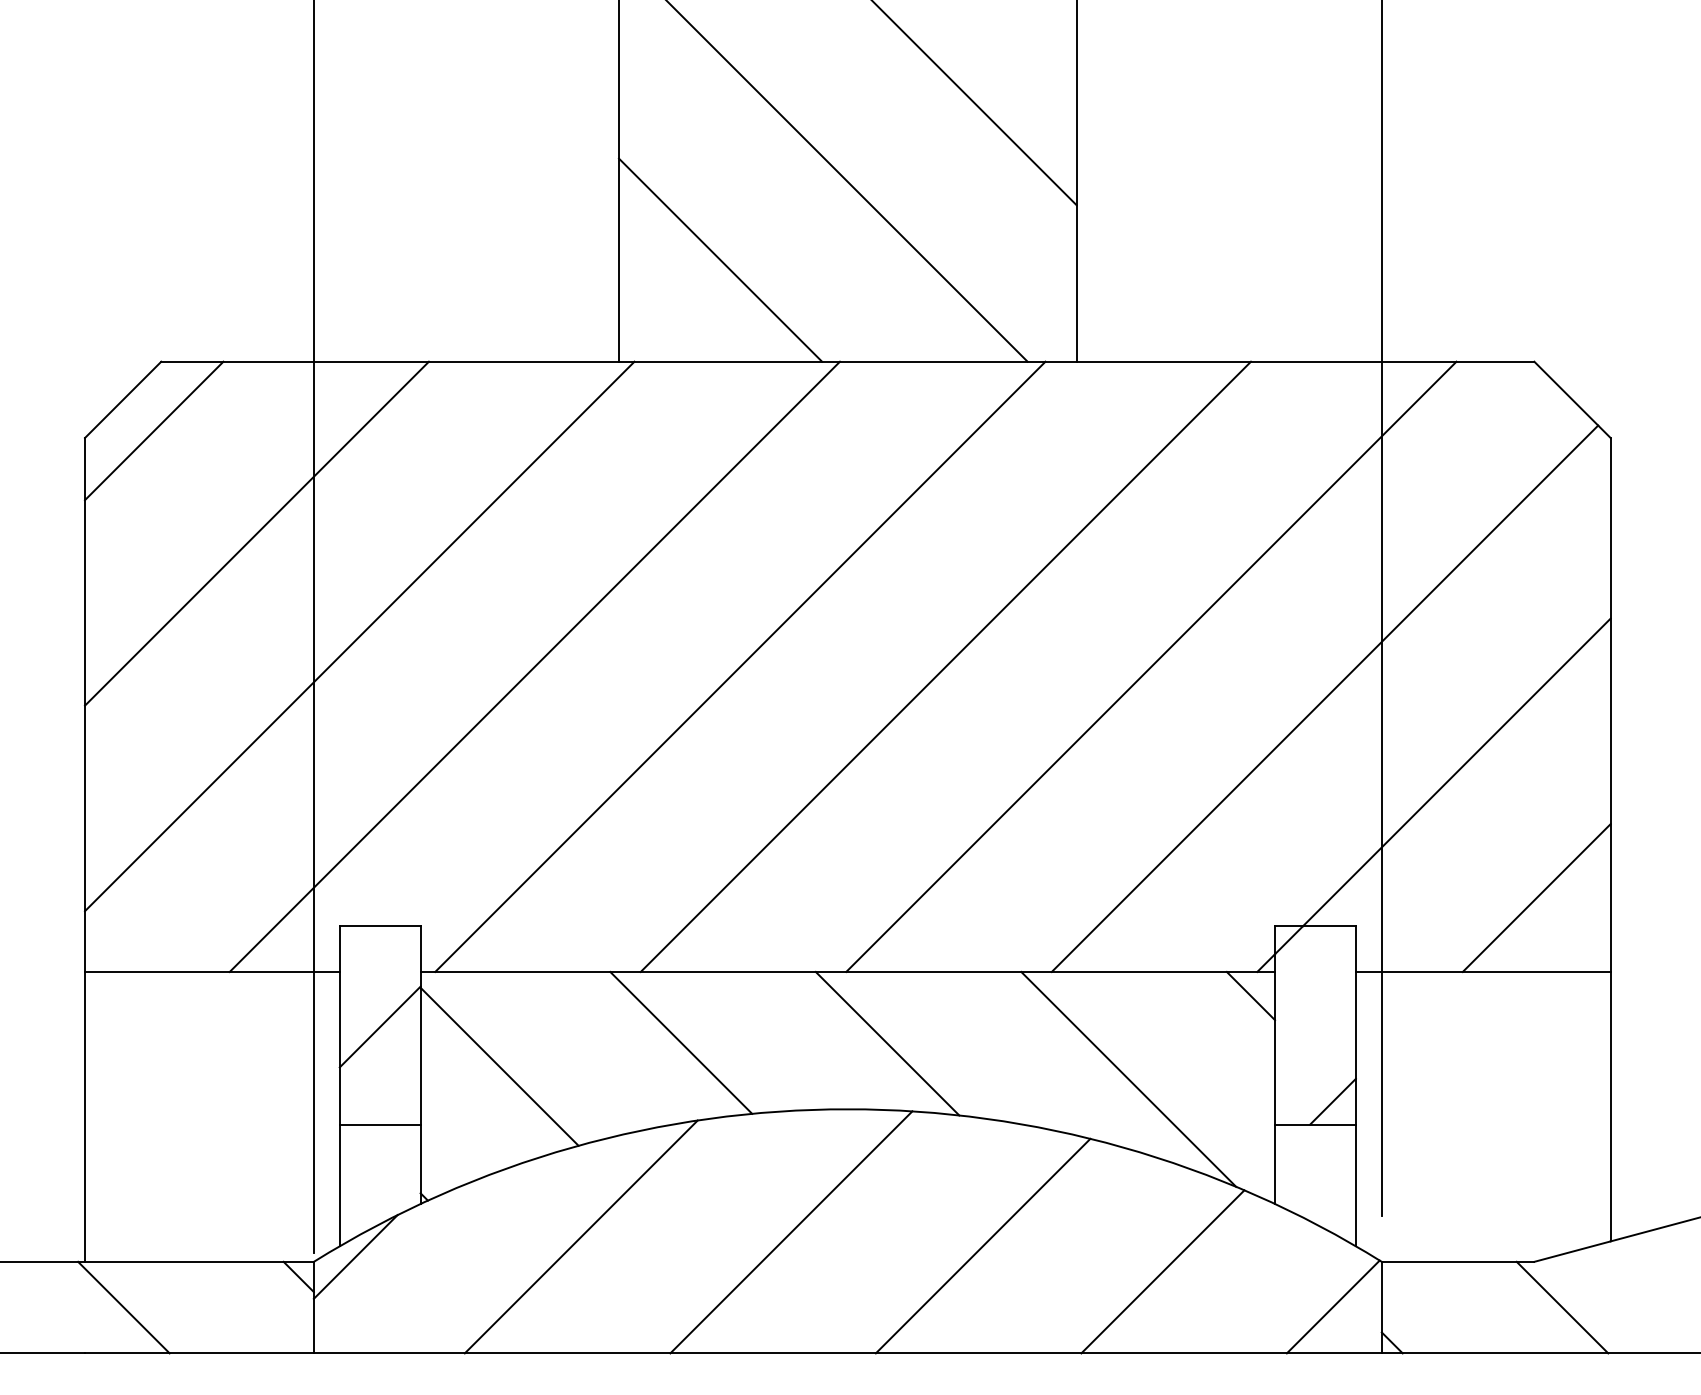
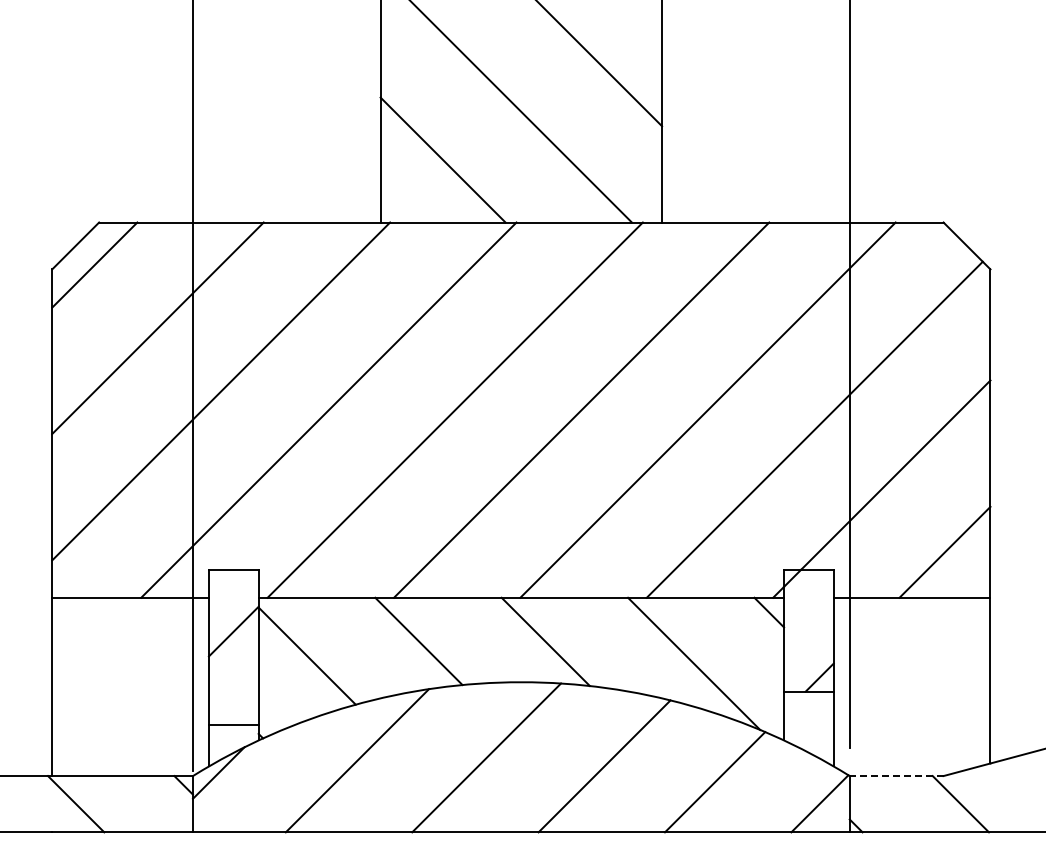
line: (379, 1124) -> (233, 724), moved
line: (1457, 1262) -> (896, 776), solid -> dashed

